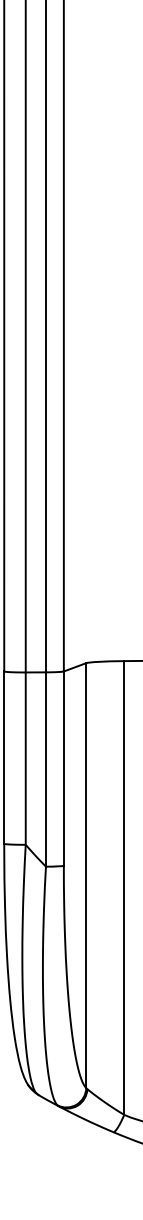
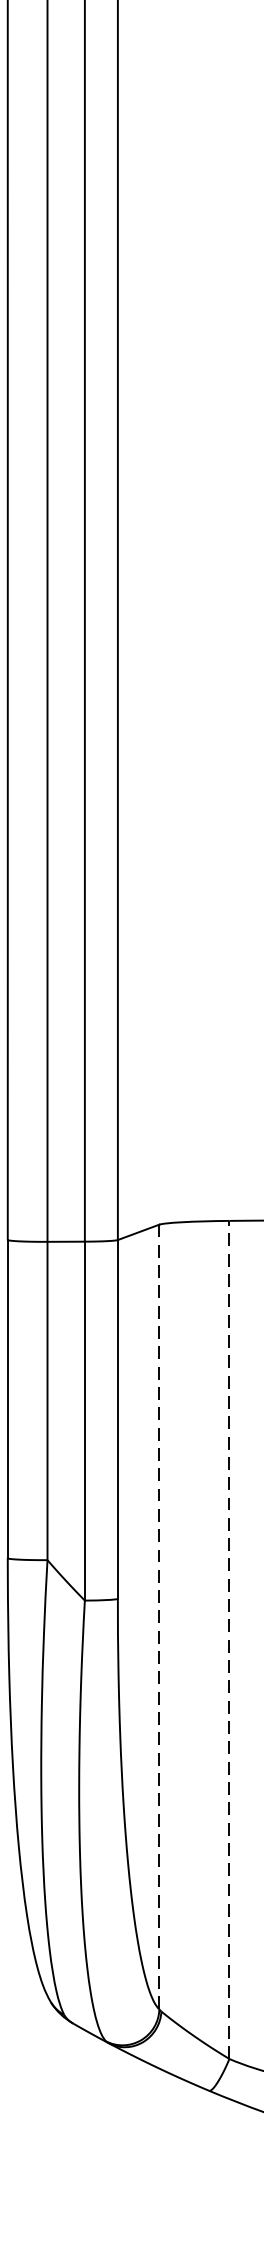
line: (86, 875) -> (159, 1616), solid -> dashed
line: (124, 888) -> (229, 1640), solid -> dashed

